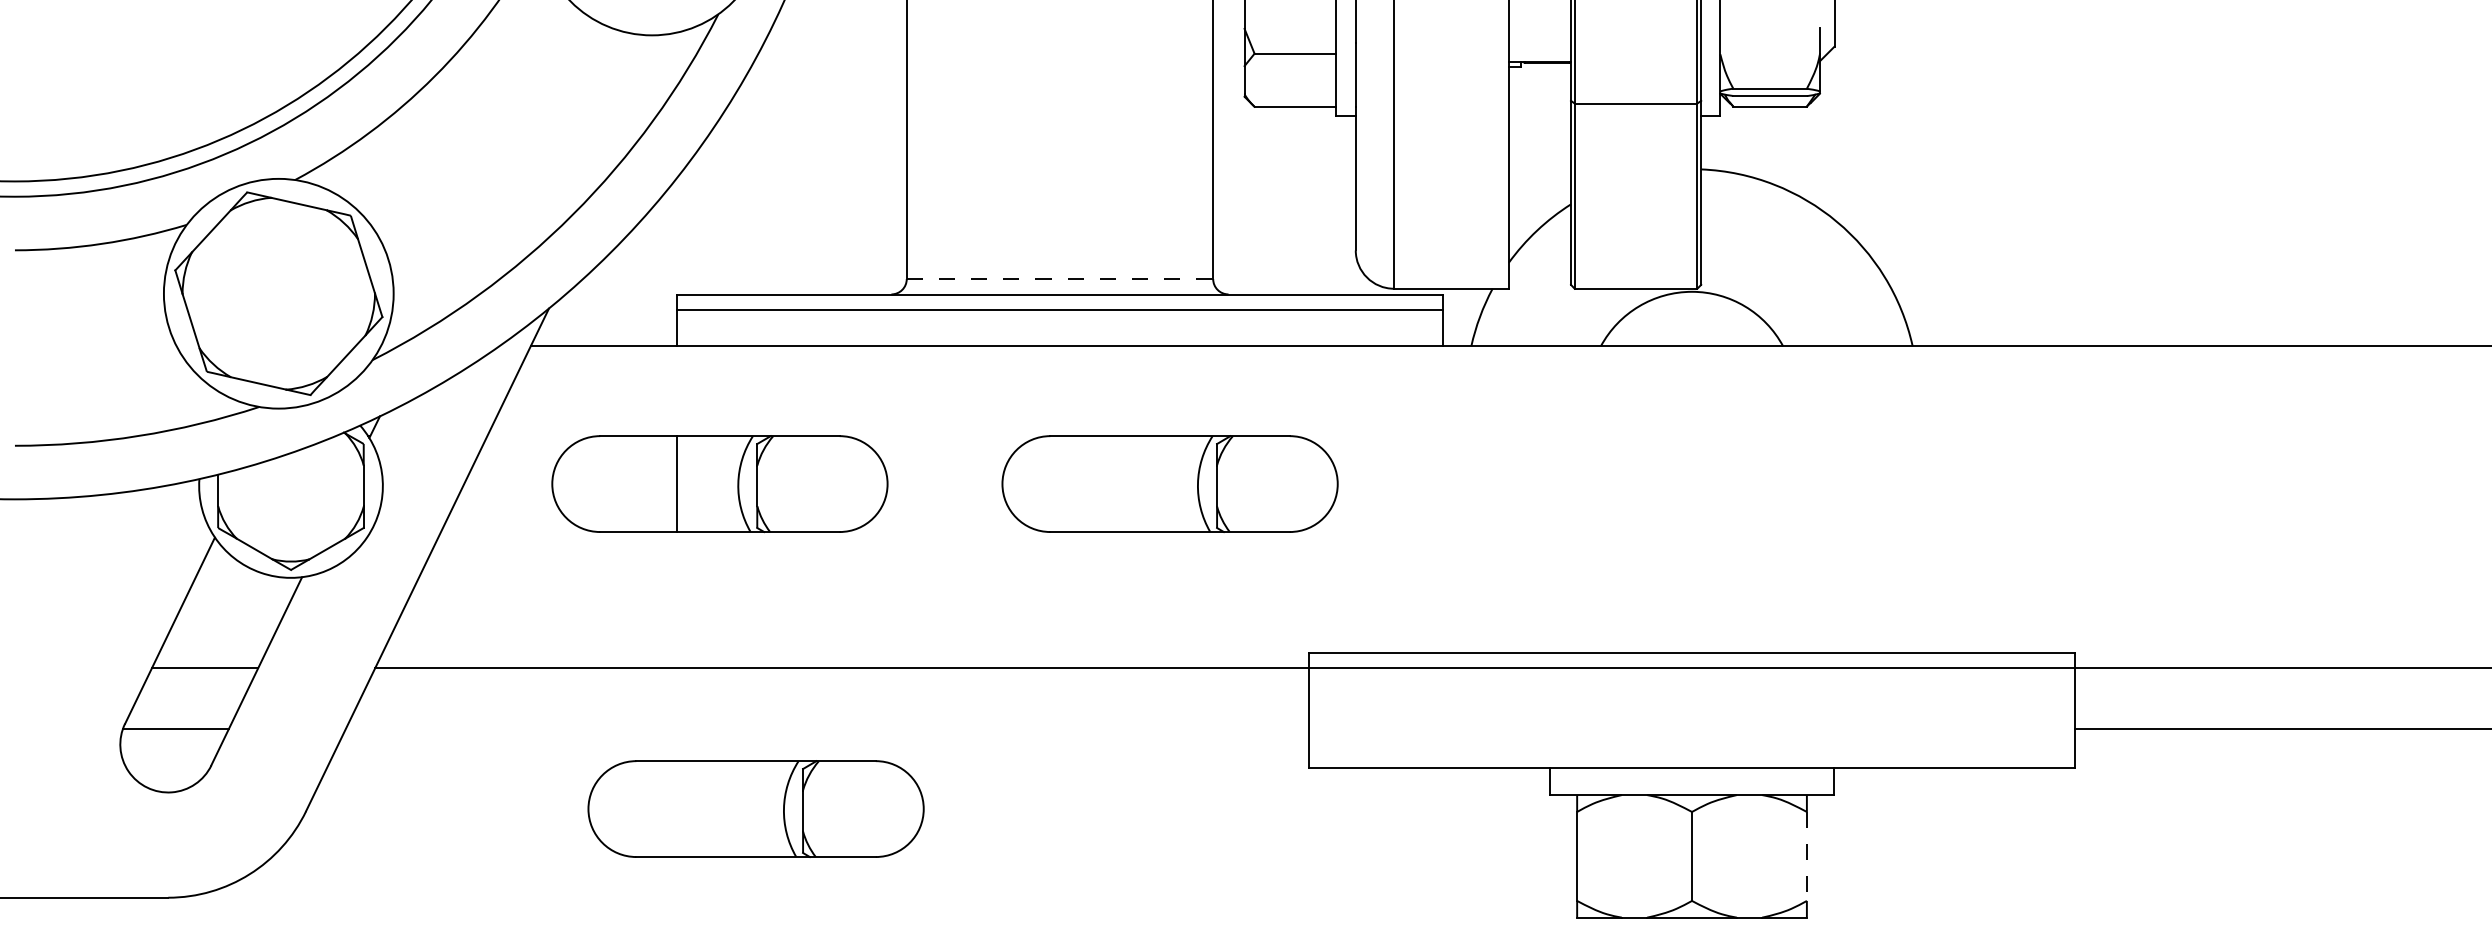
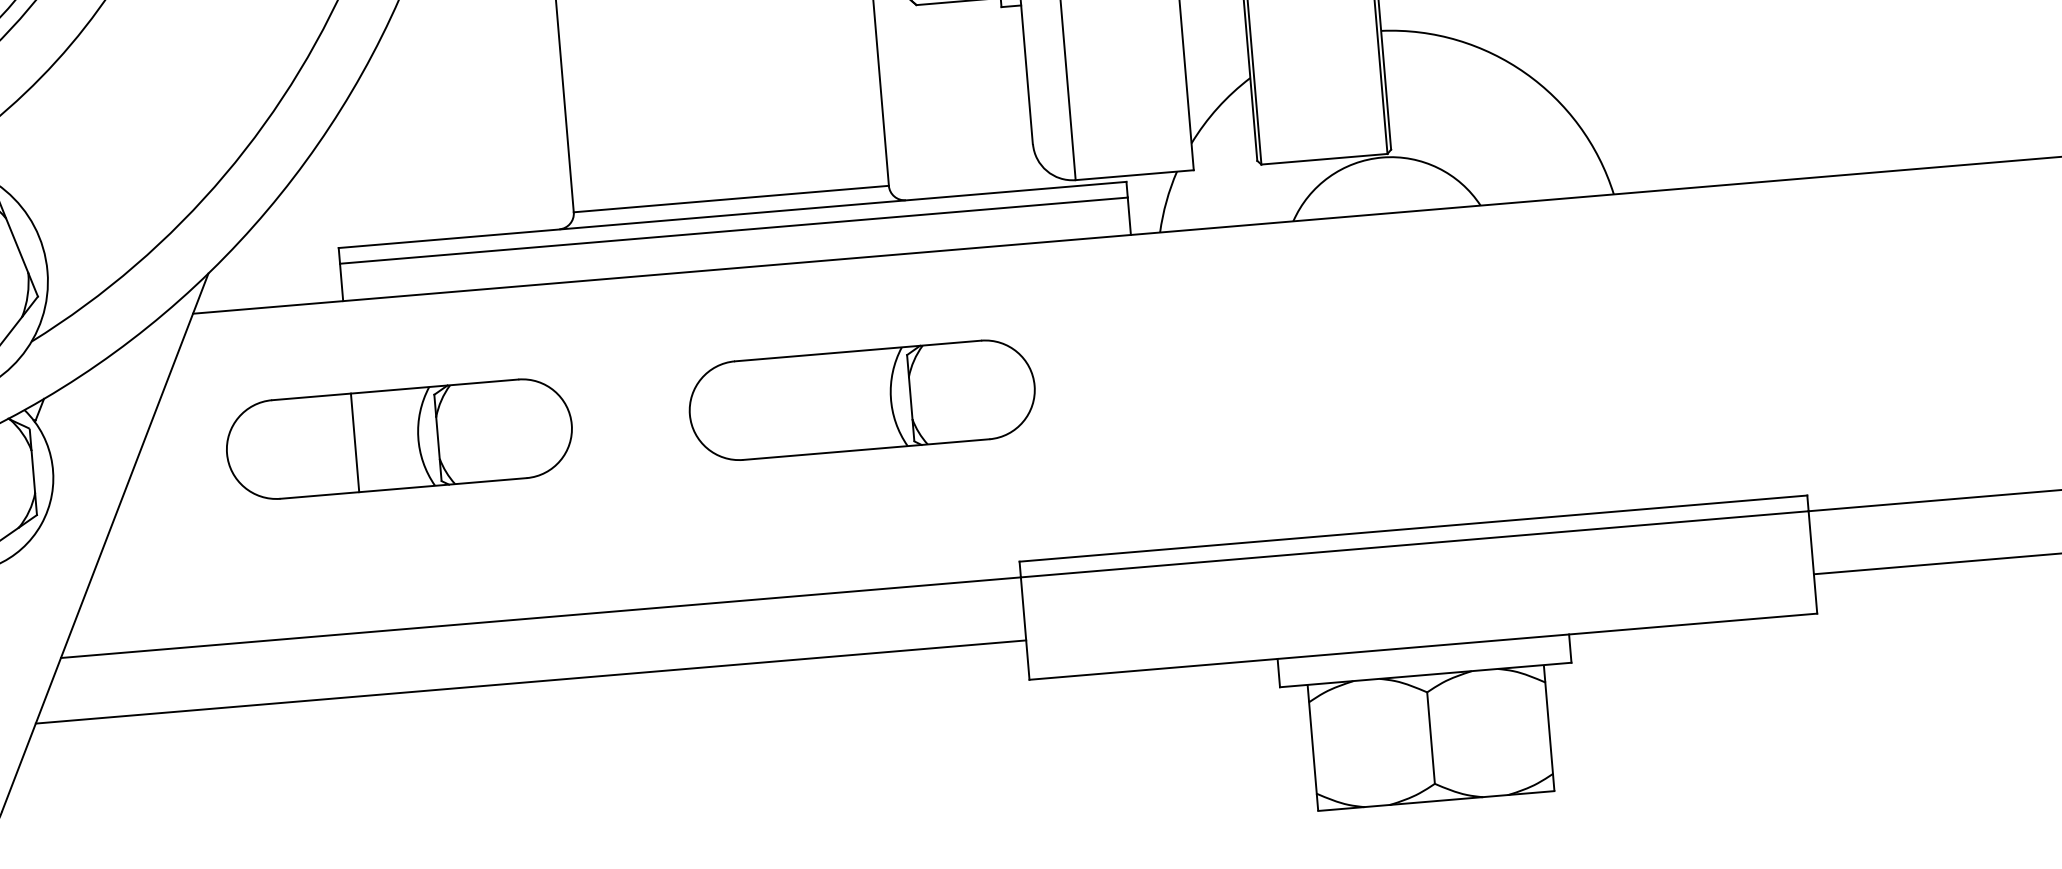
line: (1060, 279) -> (731, 199), dashed -> solid
line: (826, 729) -> (530, 682), added
part: (755, 808) -> (463, 769), removed
line: (1806, 856) -> (1548, 728), dashed -> solid

